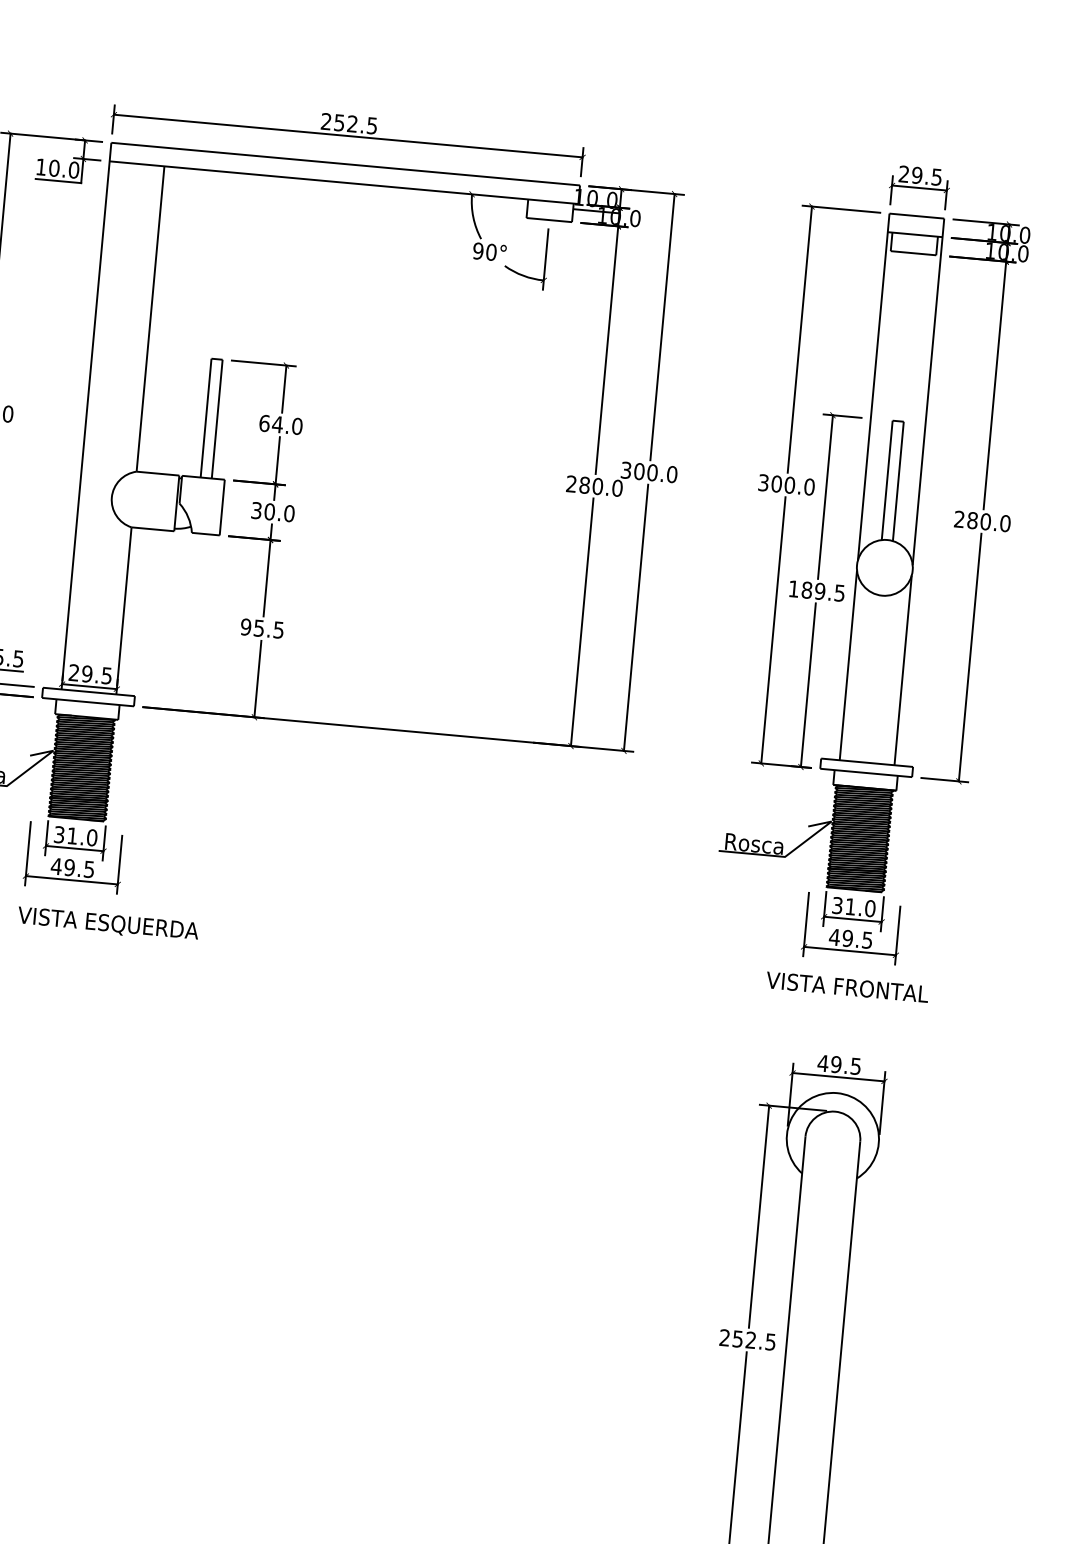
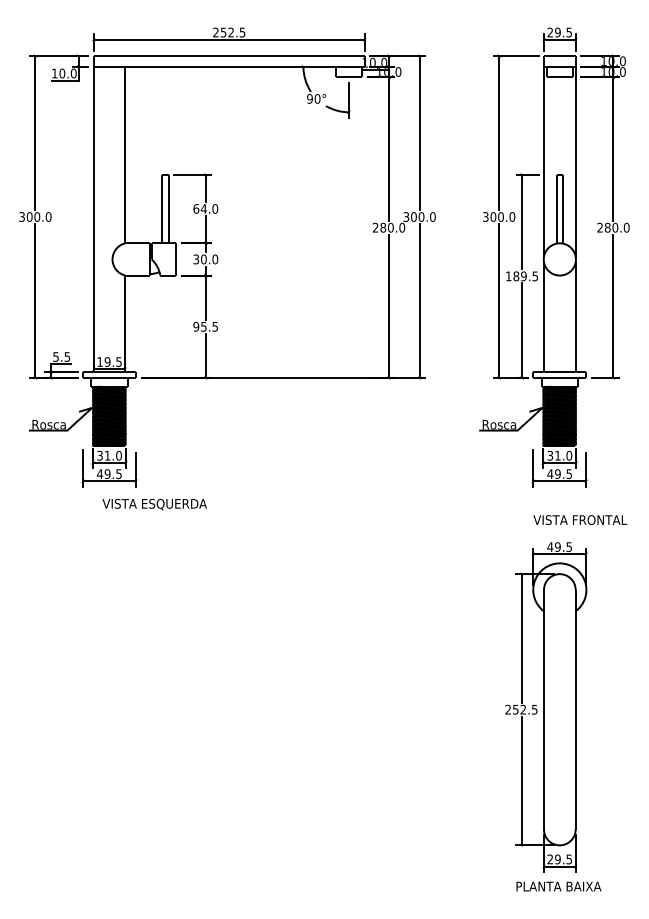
text: (73, 671) -> (99, 361), 29.5 -> 19.5
text: (107, 924) -> (154, 504), moved
text: (847, 986) -> (580, 519), moved

